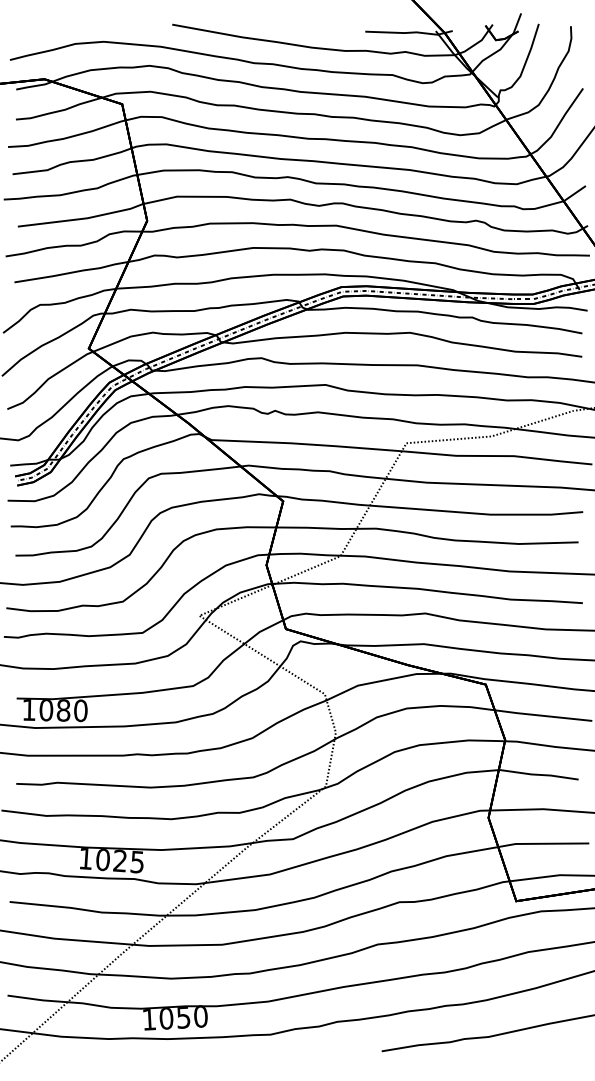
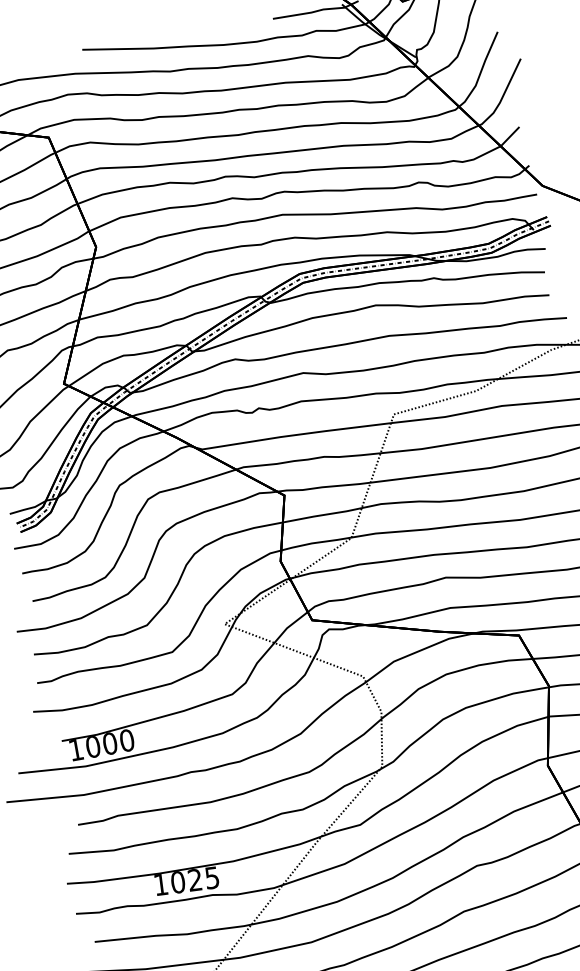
text: (63, 710) -> (110, 743), 1080 -> 1000

